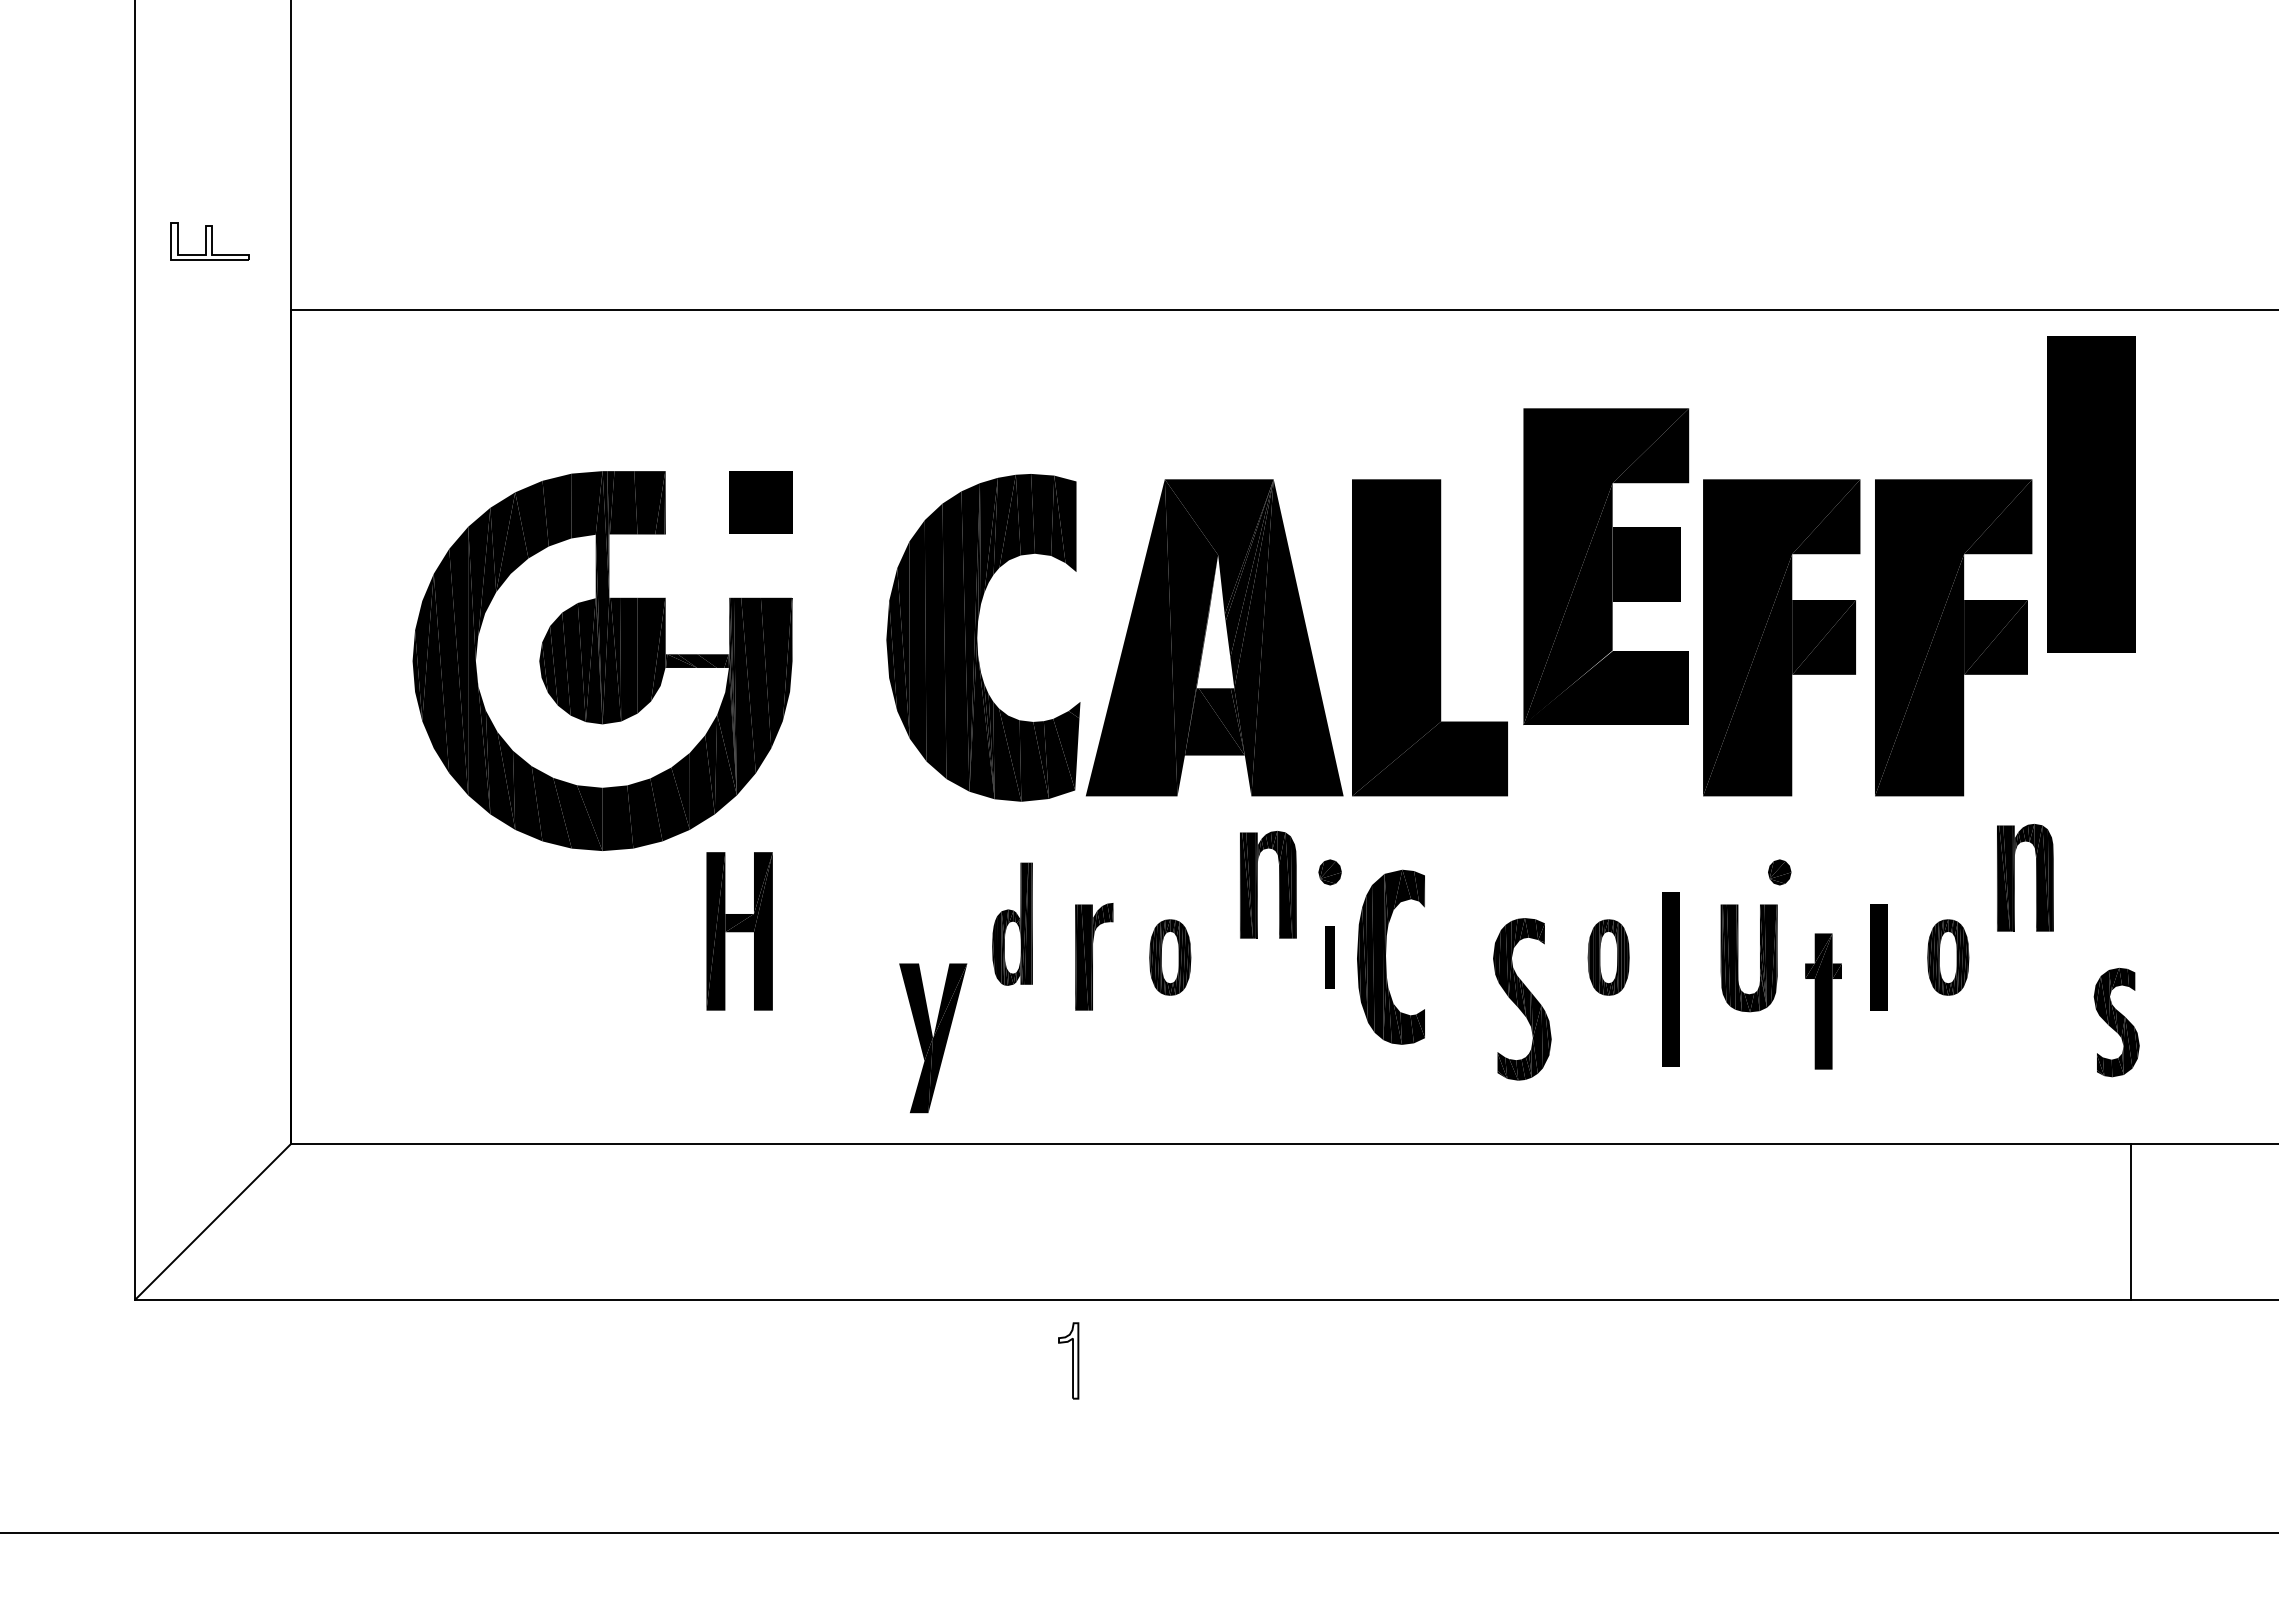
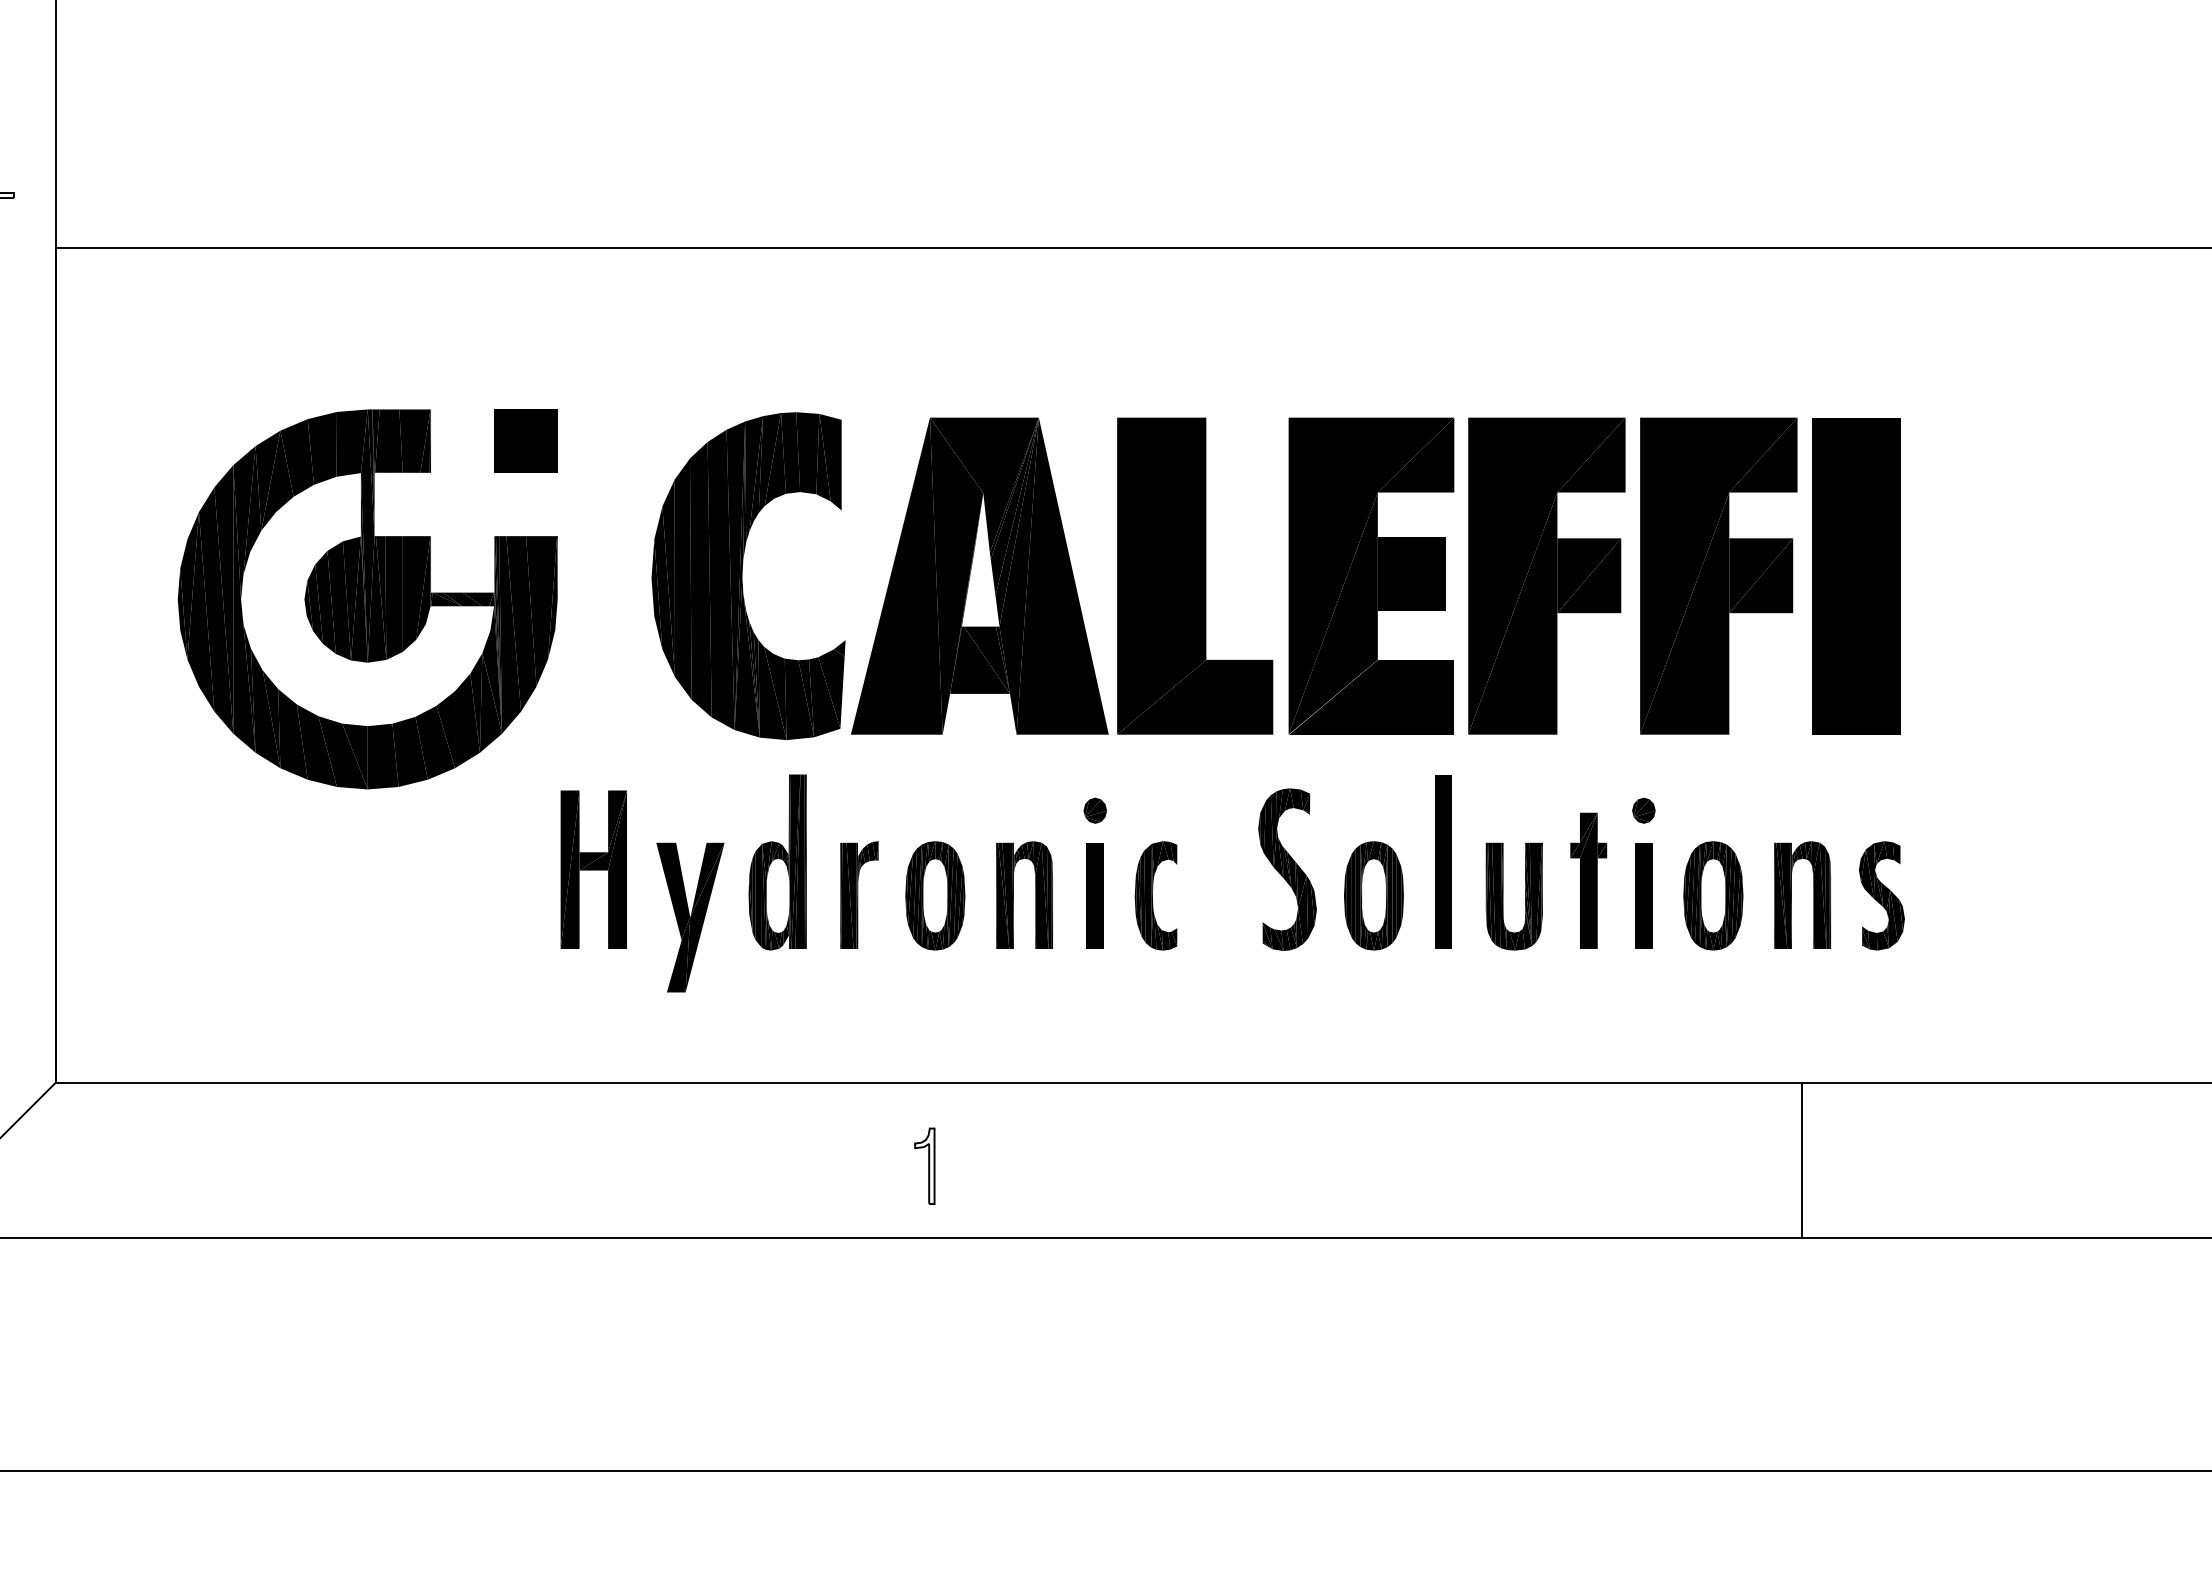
part: (2091, 494) -> (1856, 575), moved
part: (1606, 566) -> (1371, 575), moved
part: (1779, 872) -> (1643, 810), moved
part: (2014, 877) -> (1791, 894), moved
part: (1257, 884) -> (1013, 894), moved
part: (1012, 924) -> (777, 862), size x1.43
part: (739, 931) -> (593, 869), moved
part: (1170, 957) -> (935, 895), size x1.43
part: (1329, 957) -> (1094, 895), size x1.67
part: (1390, 957) -> (1155, 895), size x0.62
part: (1608, 957) -> (1373, 895), size x1.43
part: (1948, 957) -> (1713, 895), size x1.43
part: (1670, 979) -> (1442, 861), moved
part: (1522, 999) -> (1287, 869), moved
part: (1823, 1001) -> (1588, 880), moved
part: (2116, 1022) -> (1881, 895), moved
part: (933, 1038) -> (690, 917), moved
line: (2131, 1221) -> (1802, 1159), moved
part: (1068, 1360) -> (924, 1165), moved

